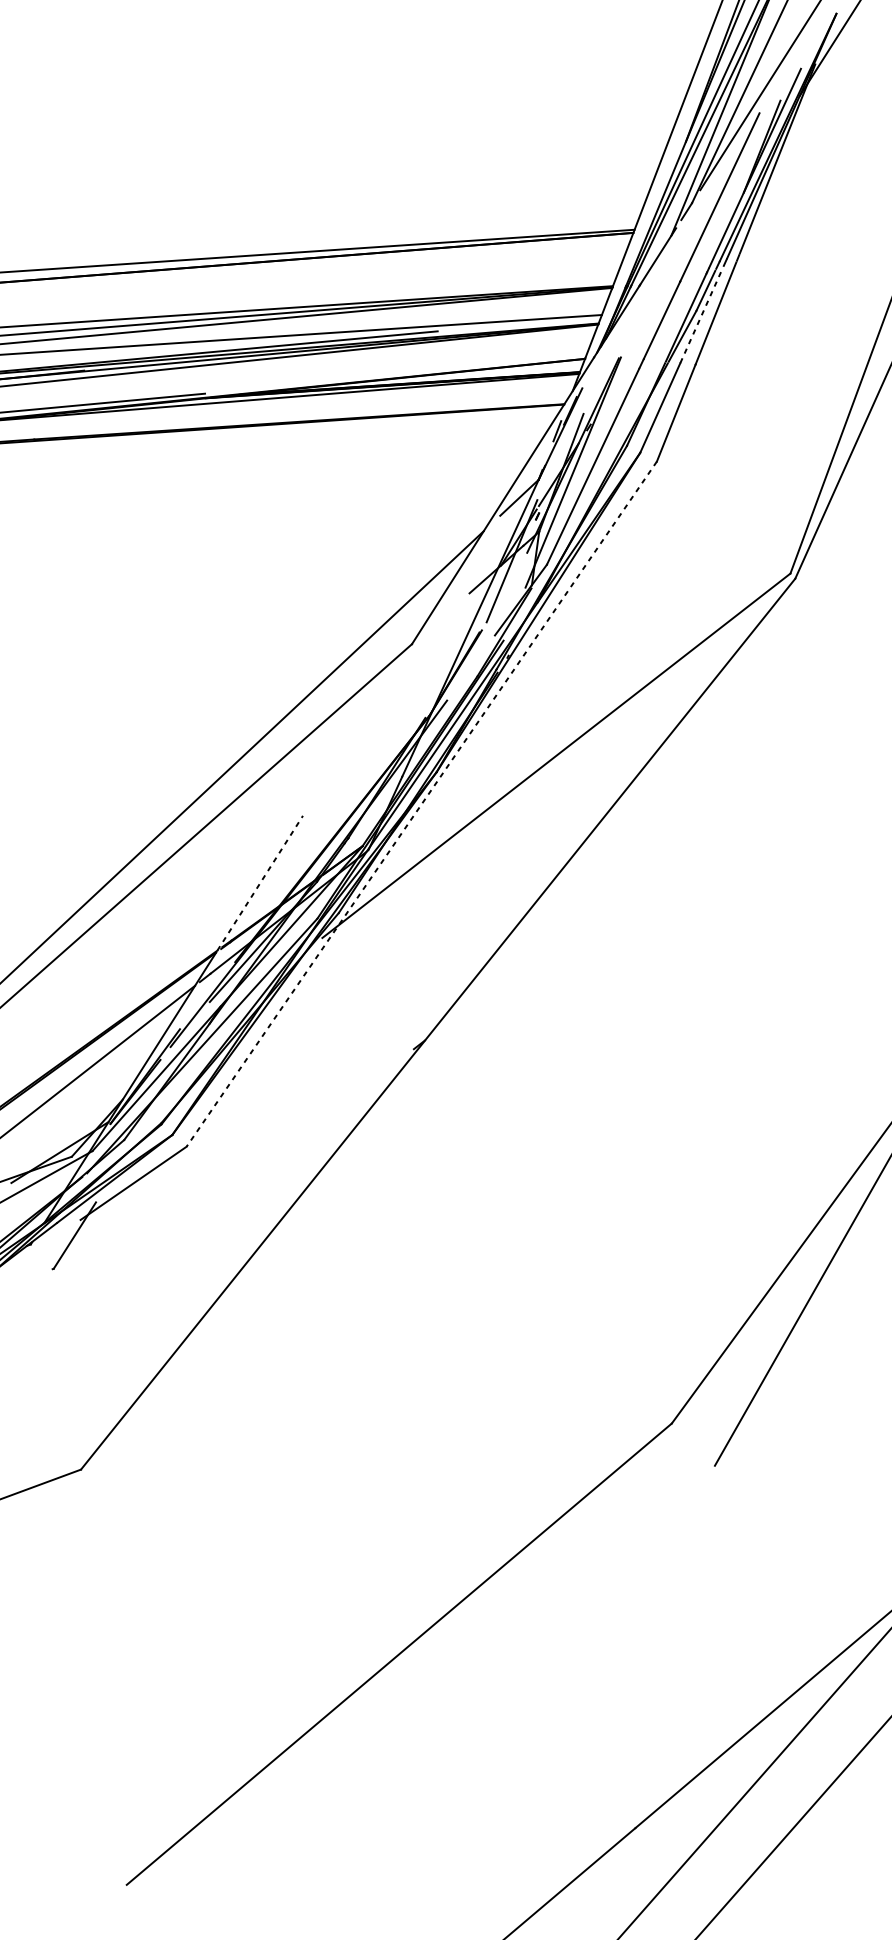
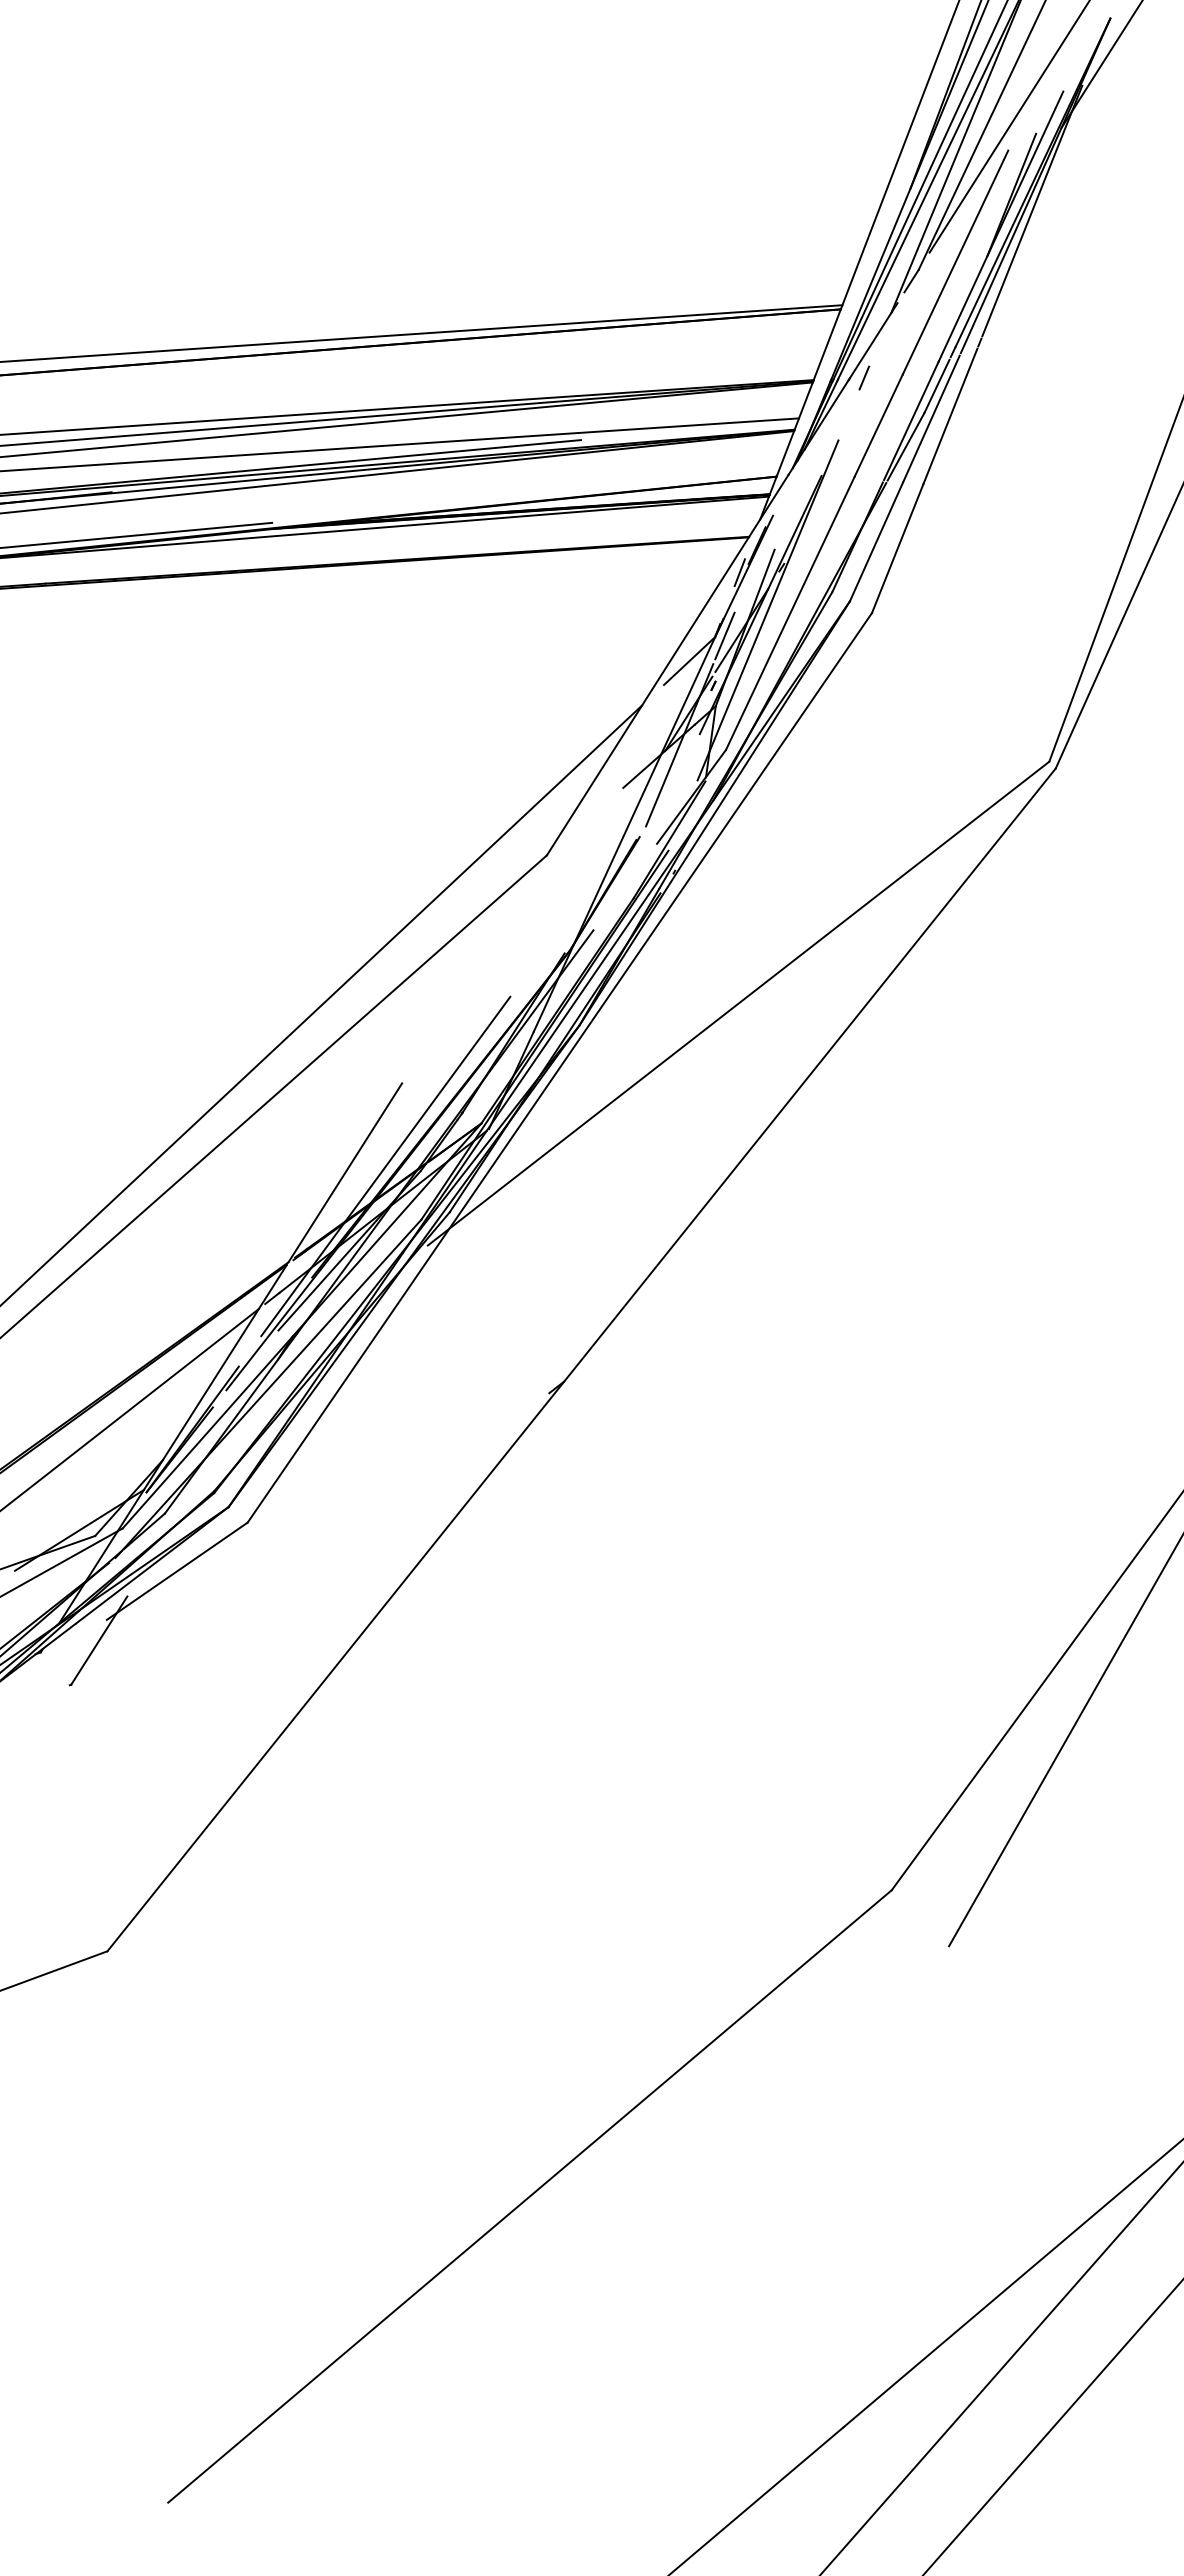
line: (651, 284) -> (864, 377), added
line: (701, 315) -> (931, 418), dashed -> solid
line: (626, 343) -> (831, 456), added
line: (545, 478) -> (724, 635), added
line: (421, 803) -> (559, 1067), dashed -> solid
line: (290, 878) -> (385, 1166), added
line: (260, 883) -> (345, 1172), dashed -> solid

